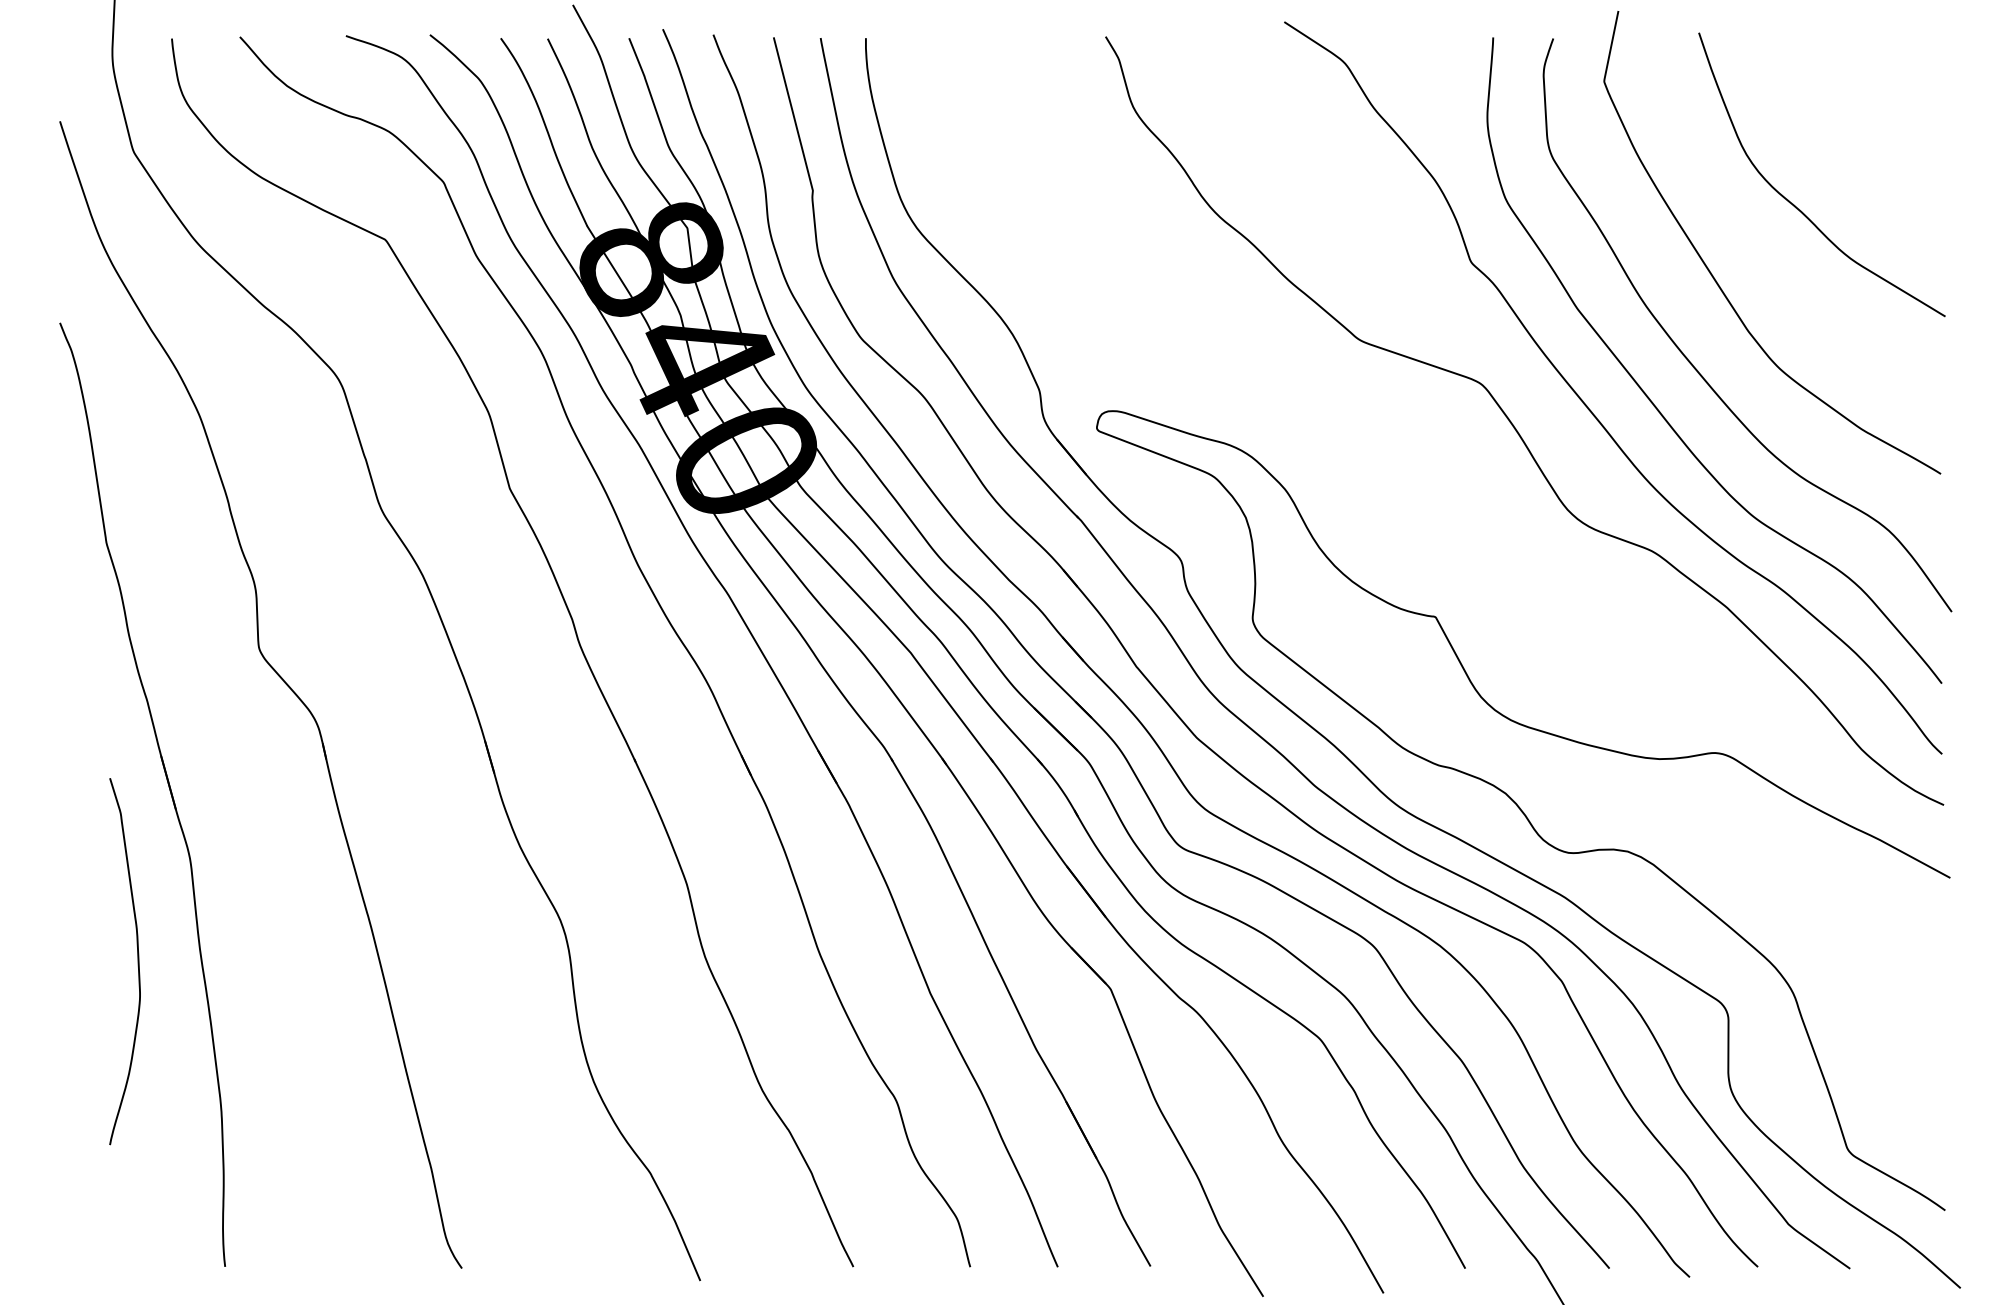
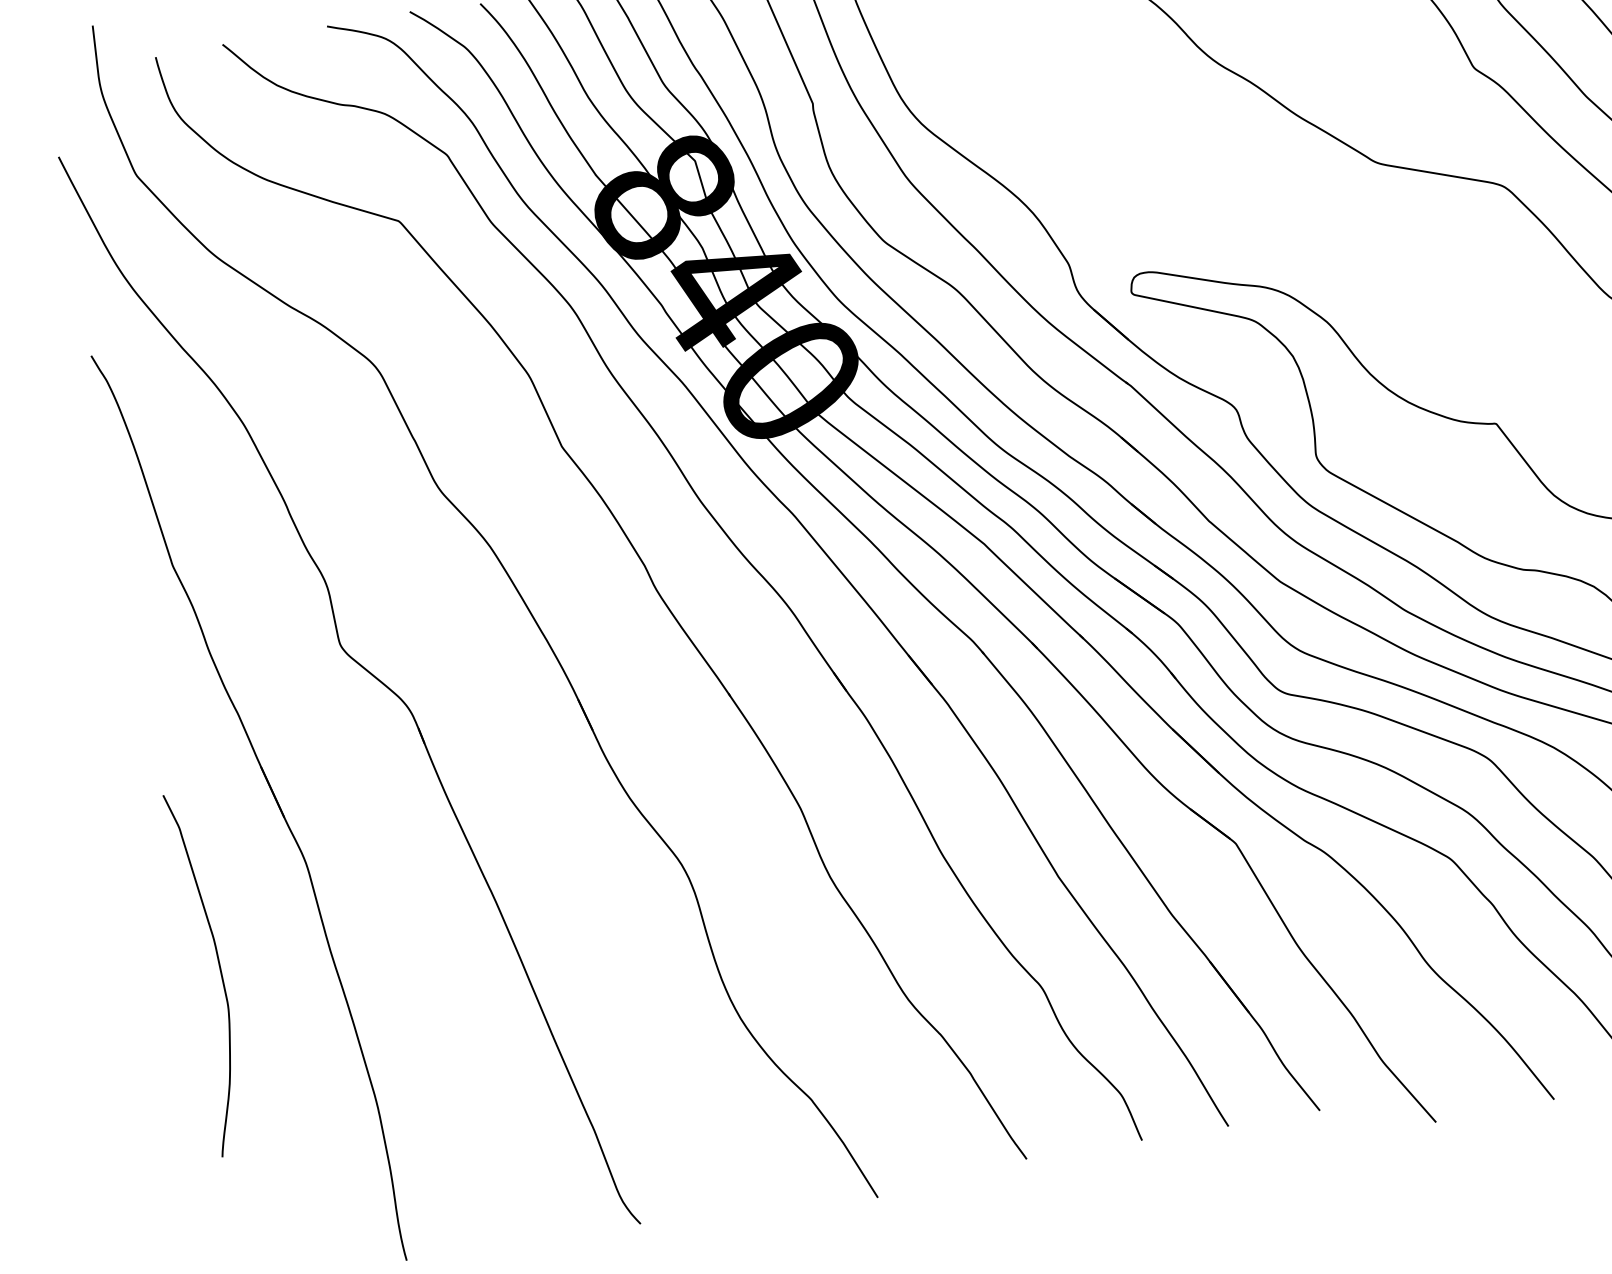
curve: (137, 961) -> (219, 971), moved

